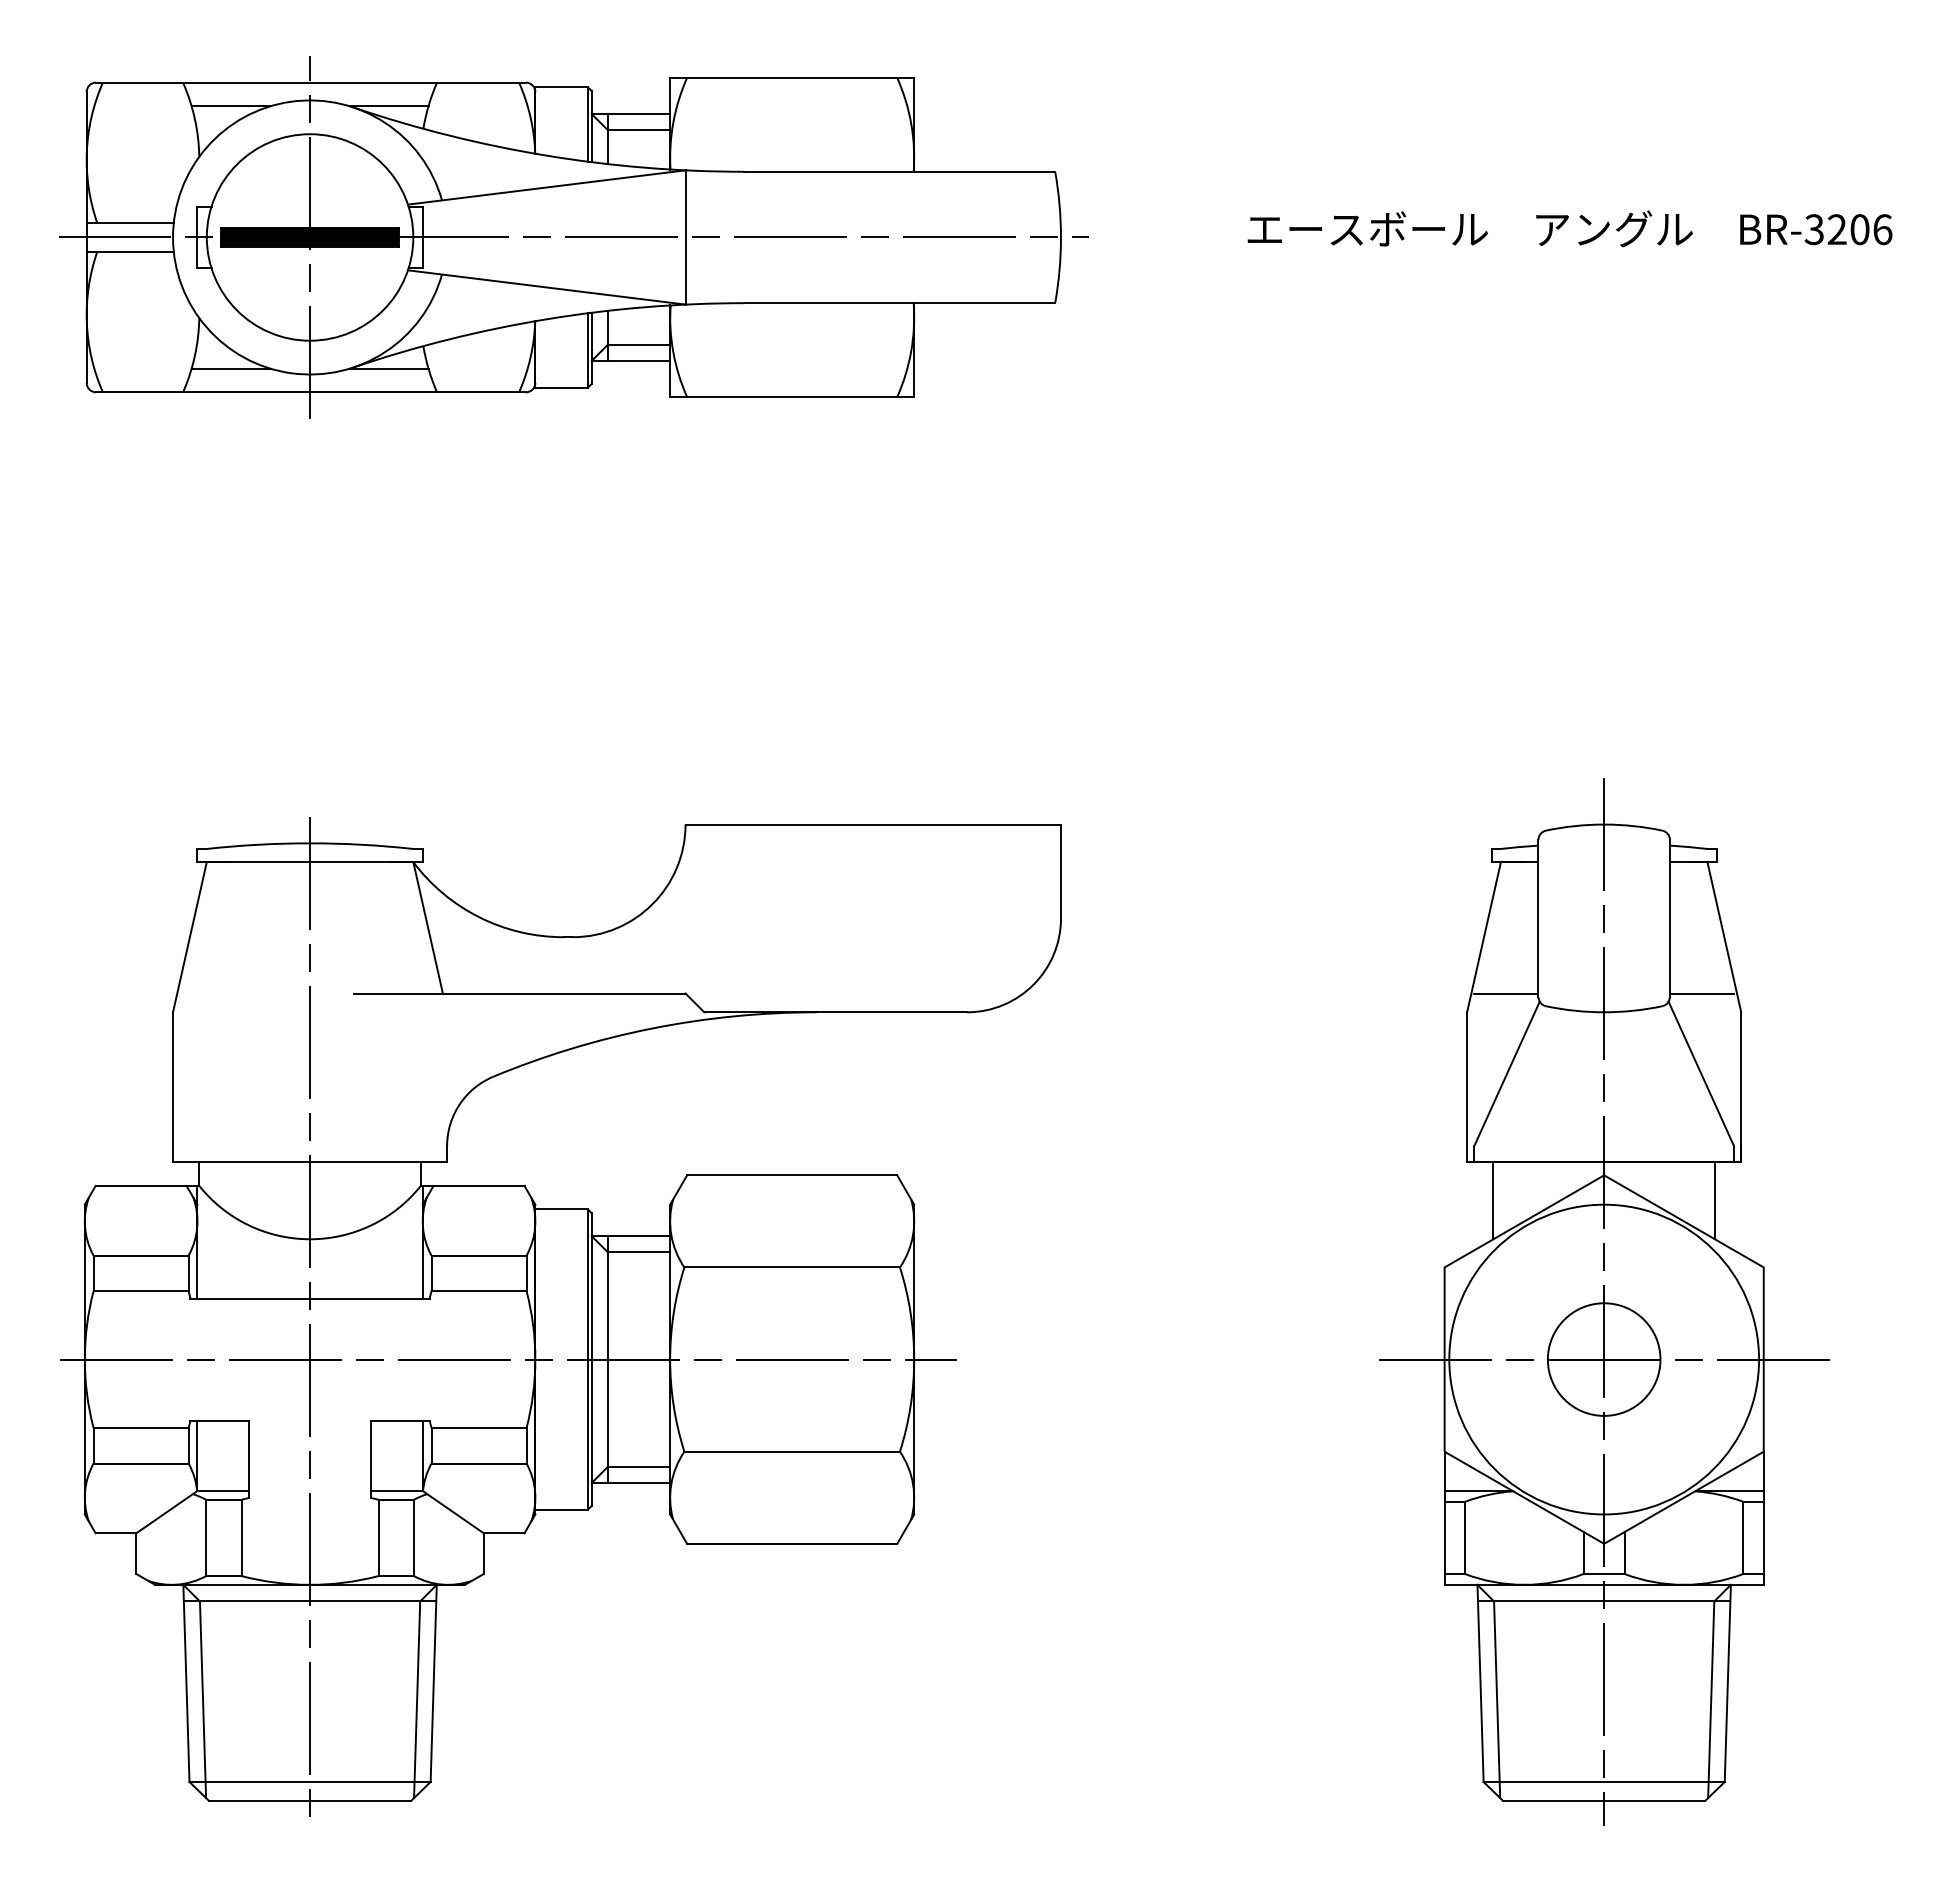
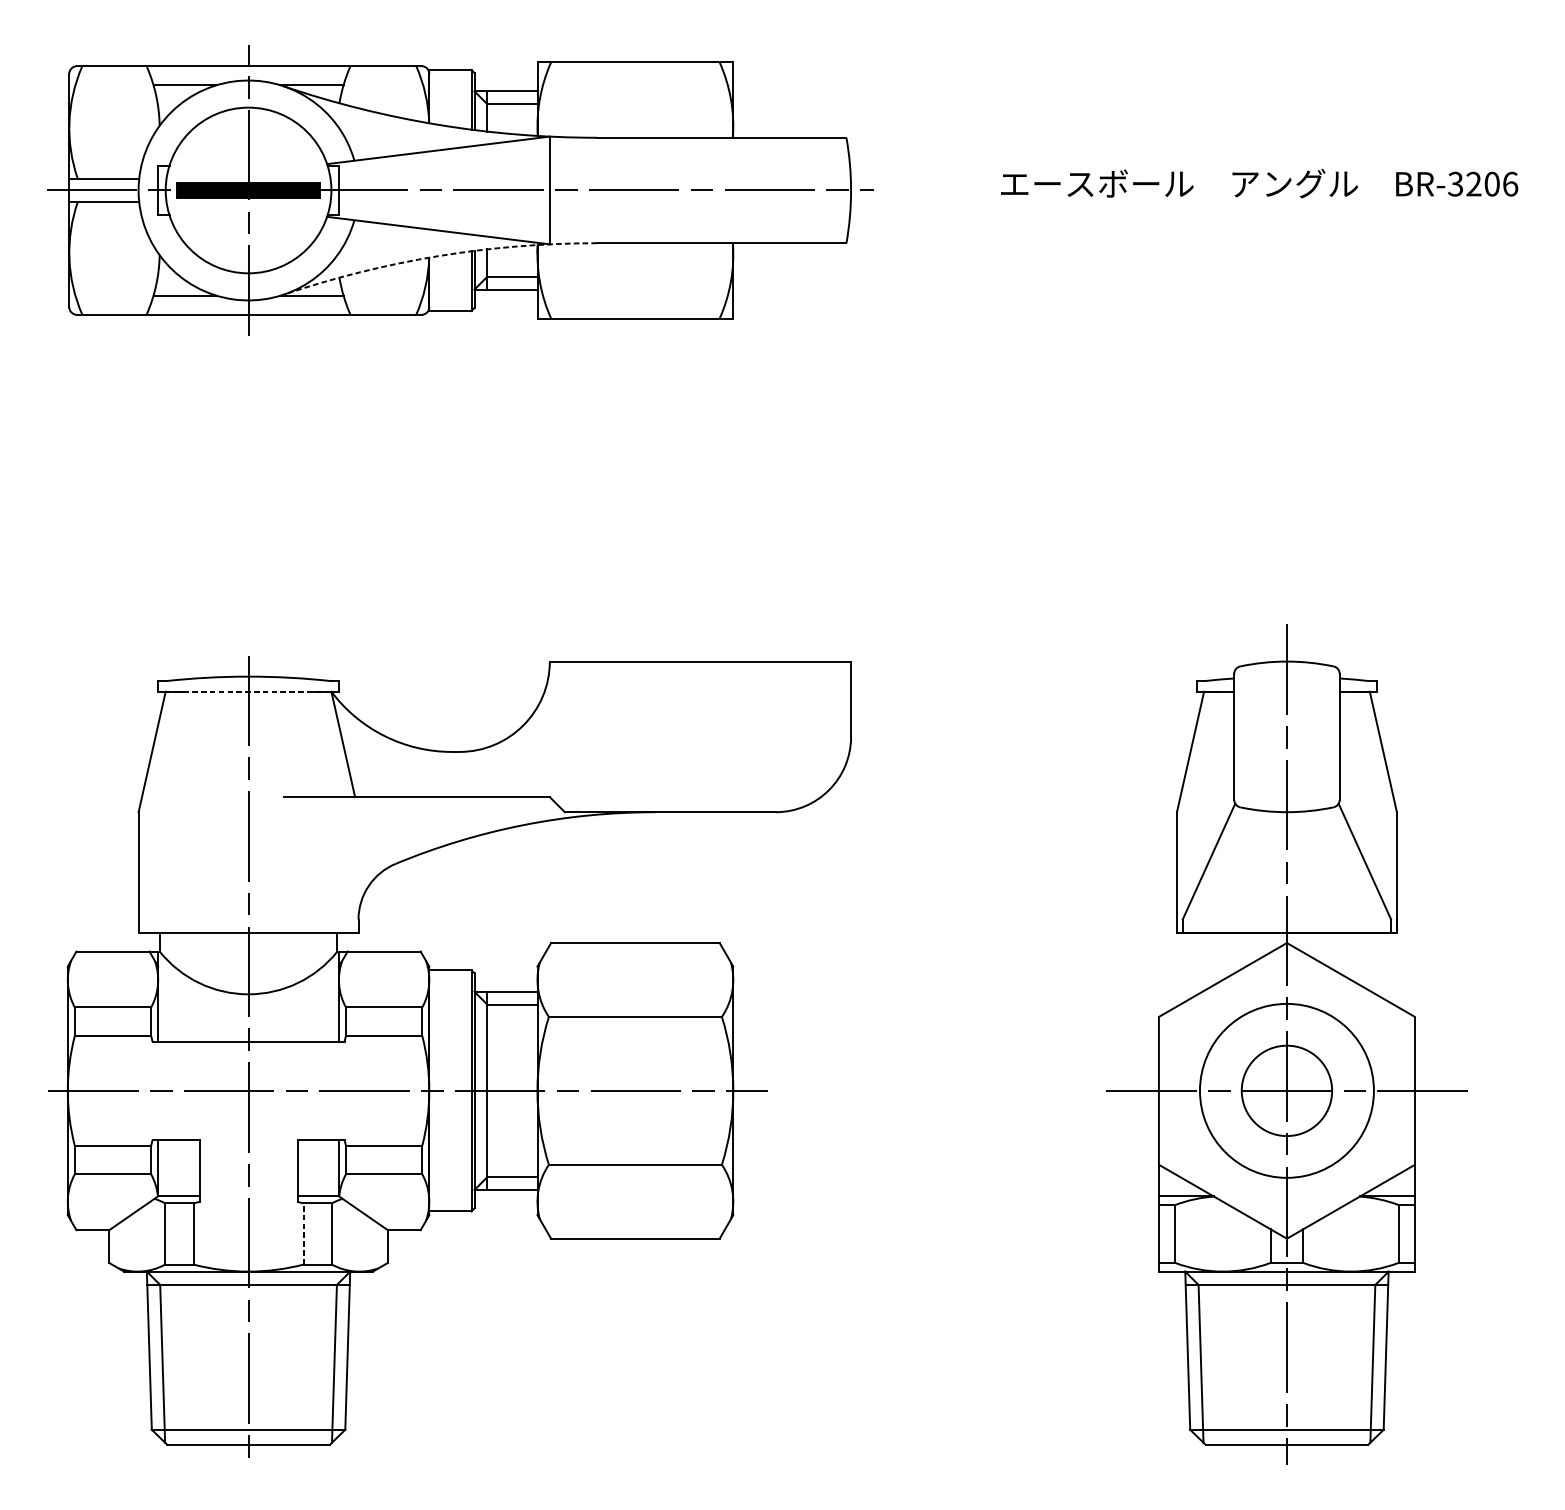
arc: (546, 319) -> (438, 256), solid -> dashed
line: (310, 862) -> (248, 692), solid -> dashed
line: (1506, 993) -> (1208, 797), removed
line: (1701, 993) -> (1365, 797), removed
line: (1493, 1200) -> (1198, 963), removed
line: (1714, 1200) -> (1375, 963), removed
circle: (1604, 1359) -> (1287, 1090), size x0.7
line: (378, 1537) -> (303, 1233), solid -> dashed

